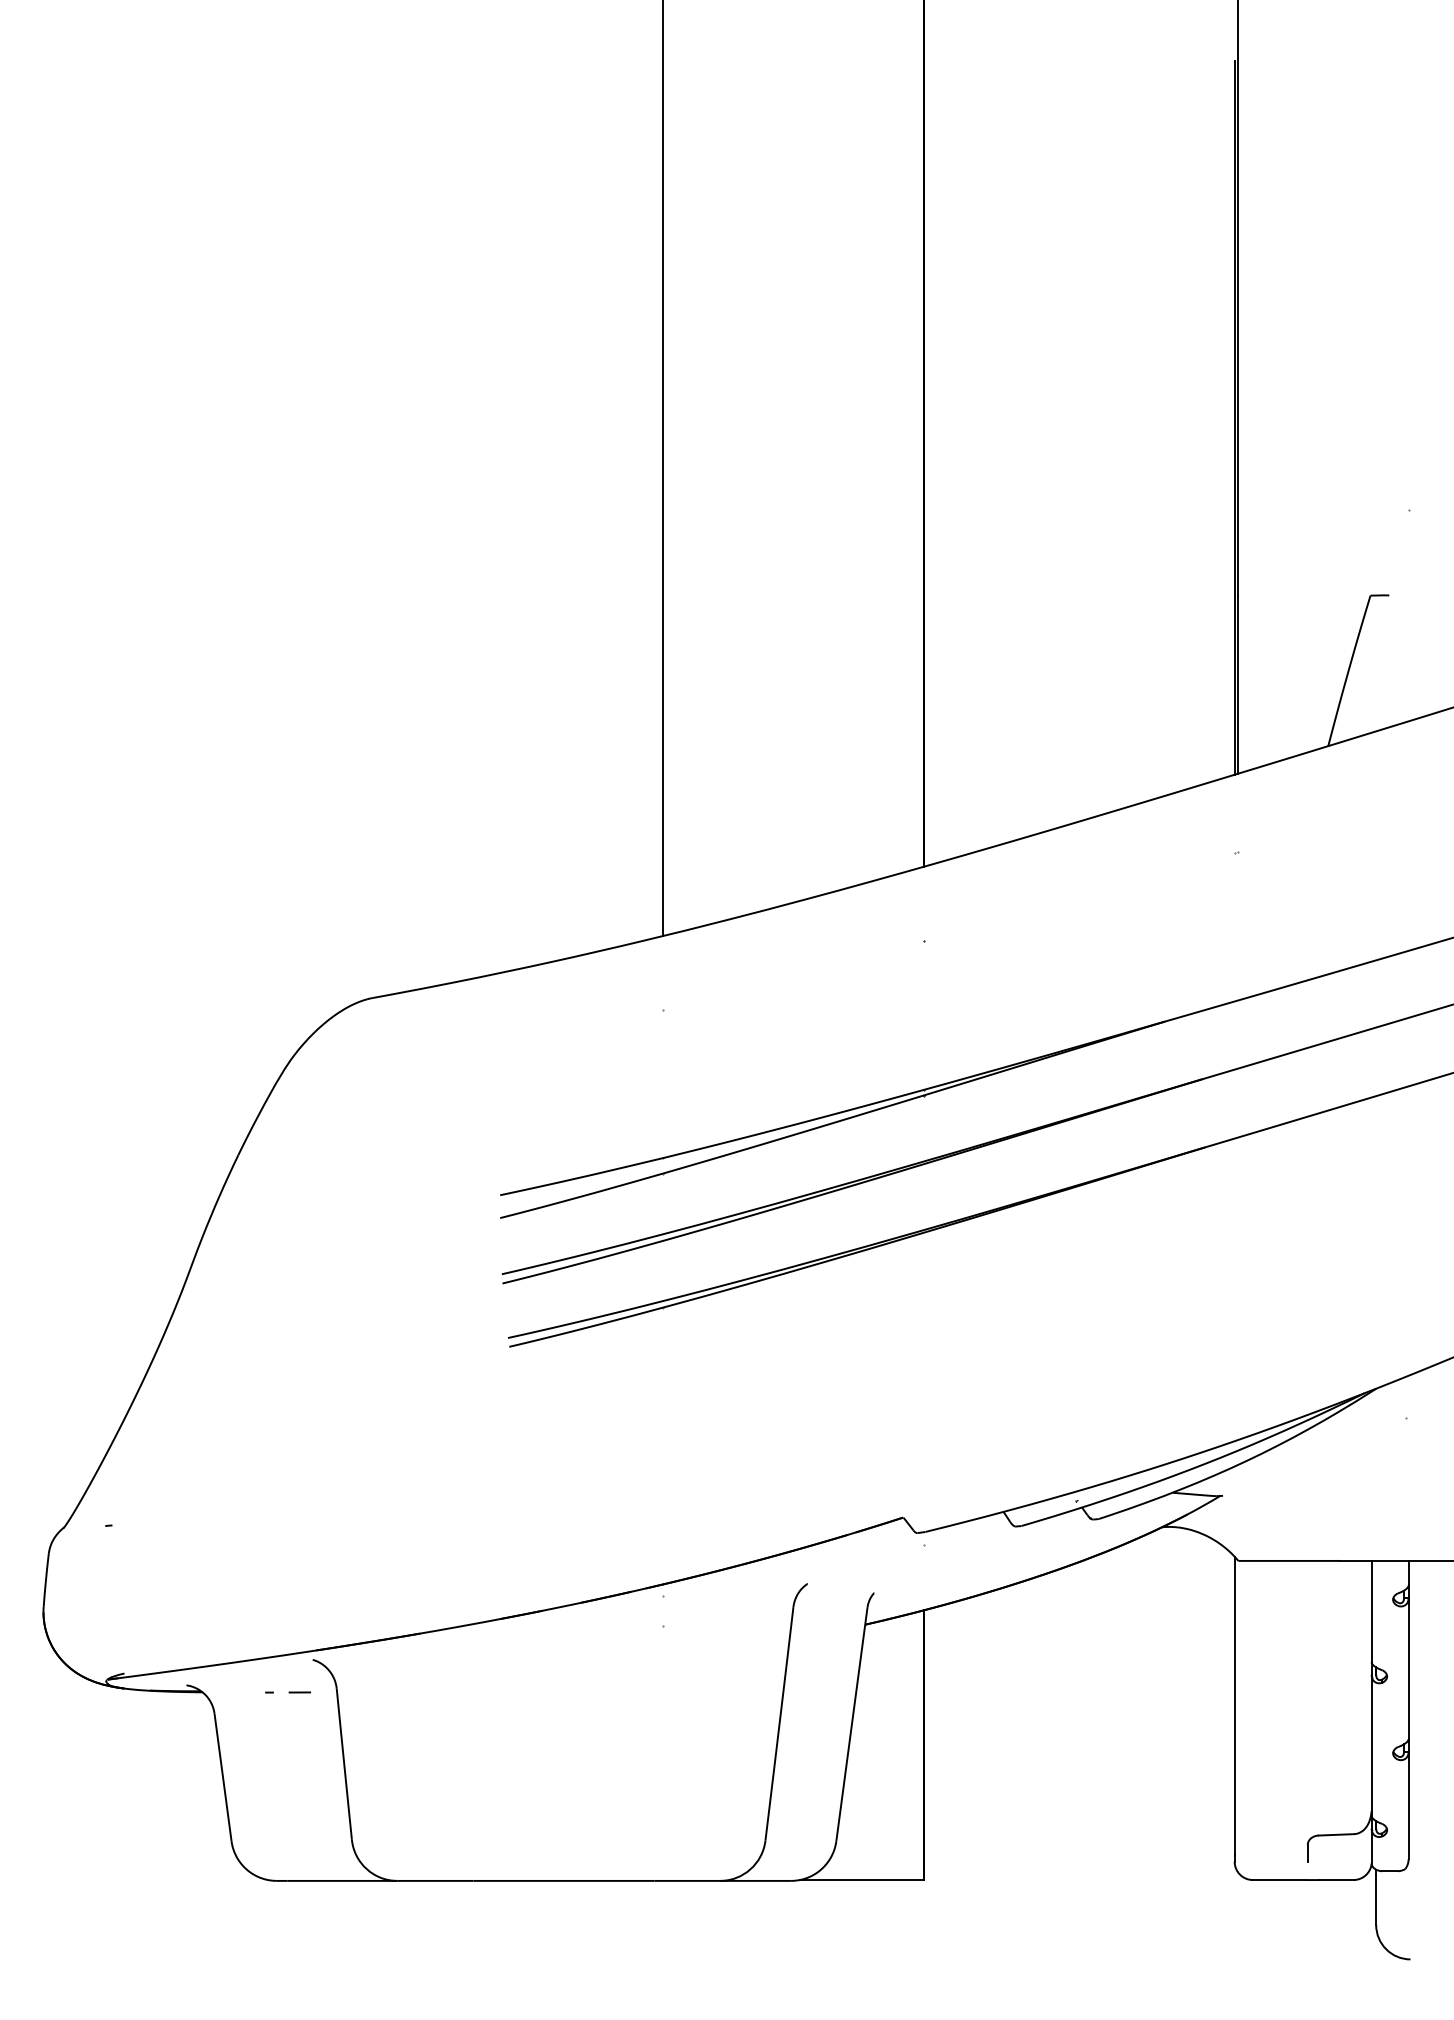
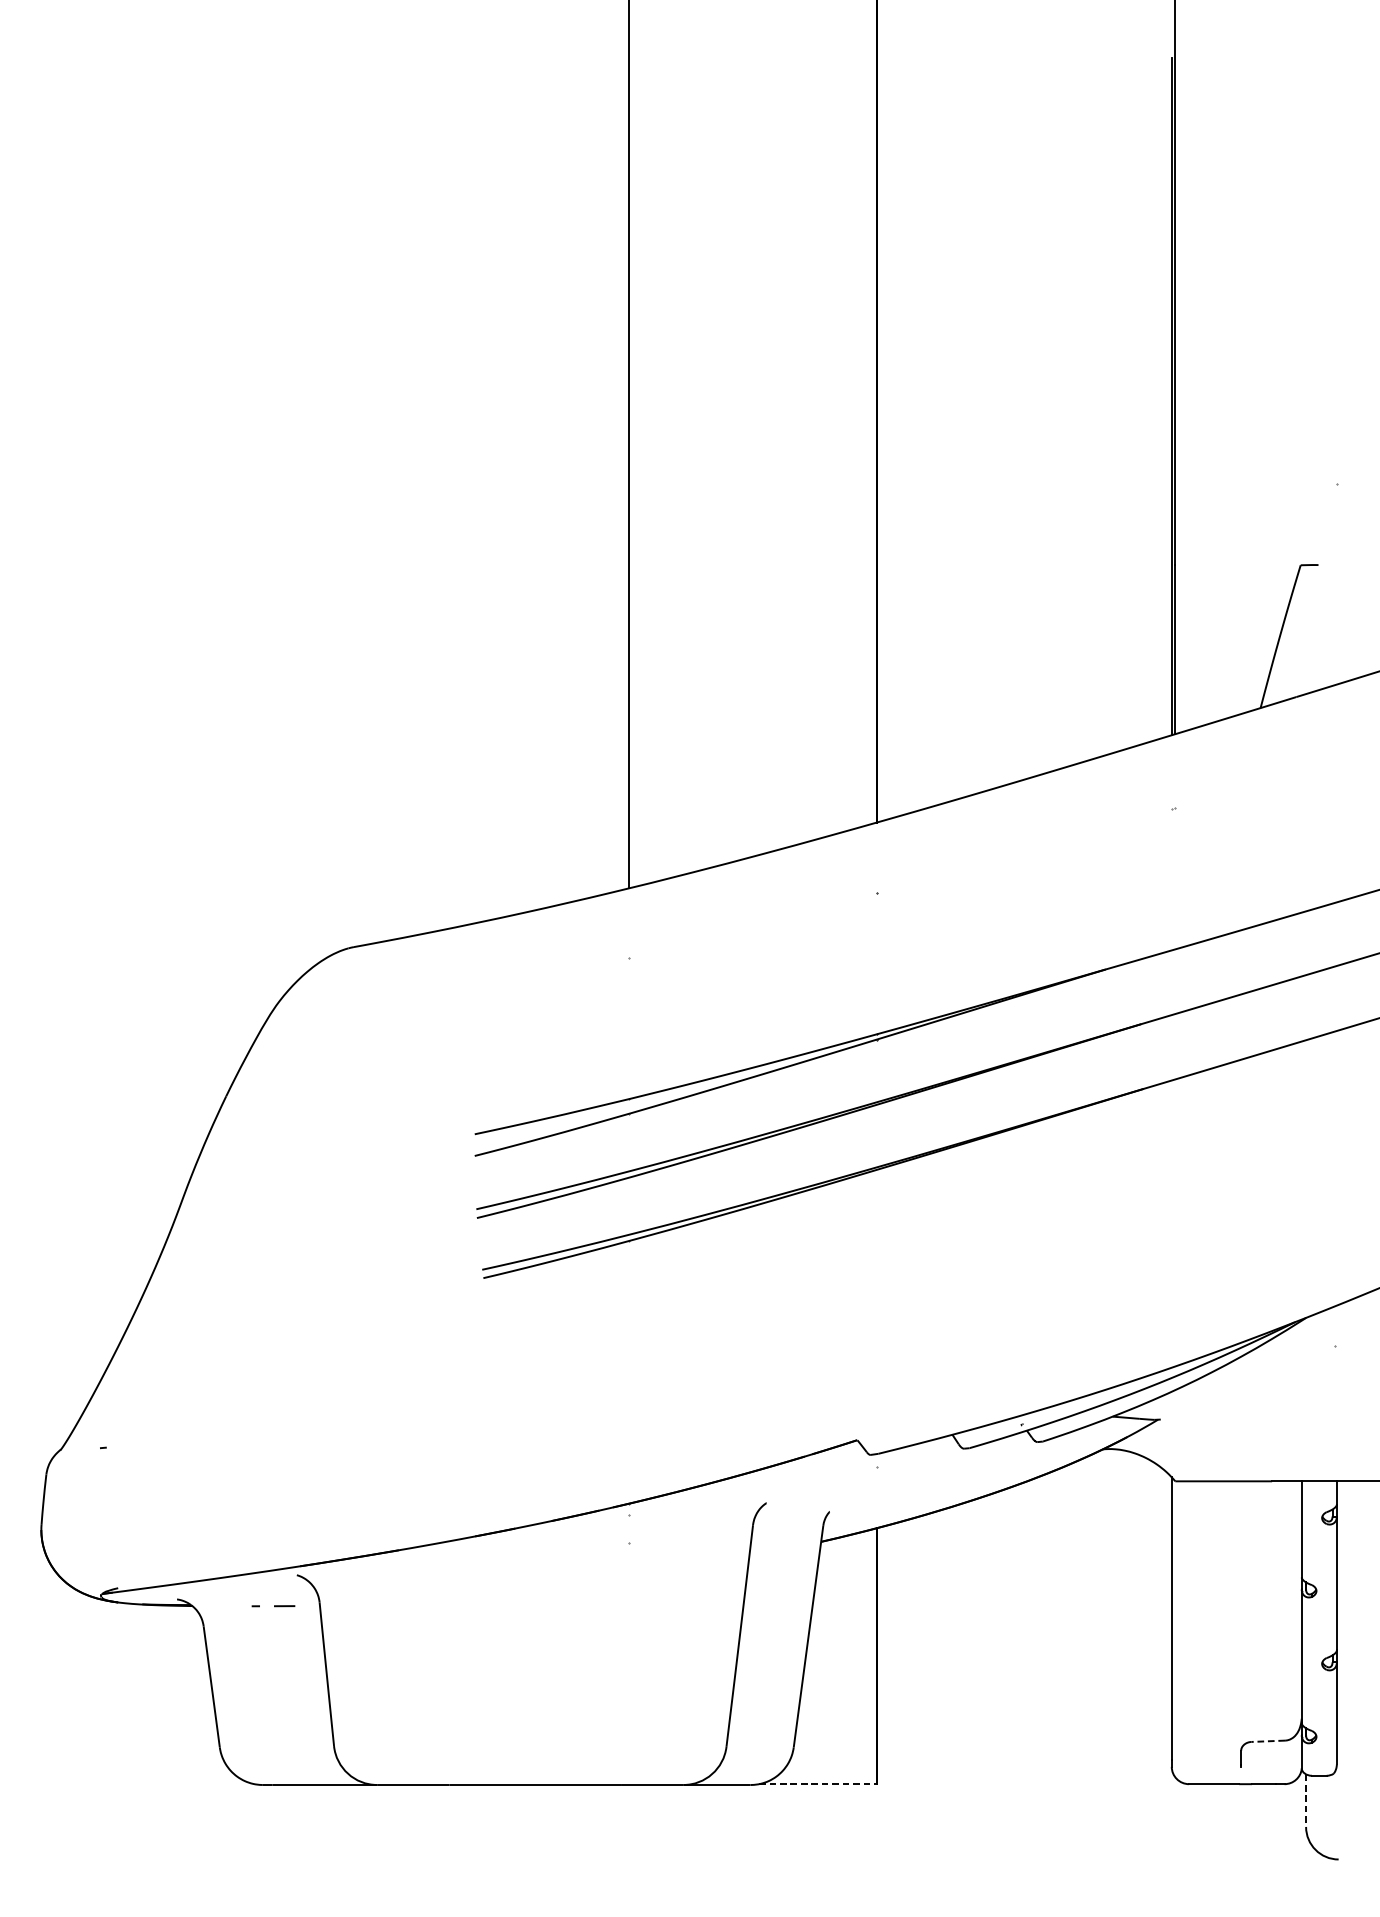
line: (1336, 1834) -> (1268, 1740), solid -> dashed
line: (861, 1880) -> (817, 1784), solid -> dashed
line: (1376, 1897) -> (1306, 1800), solid -> dashed

